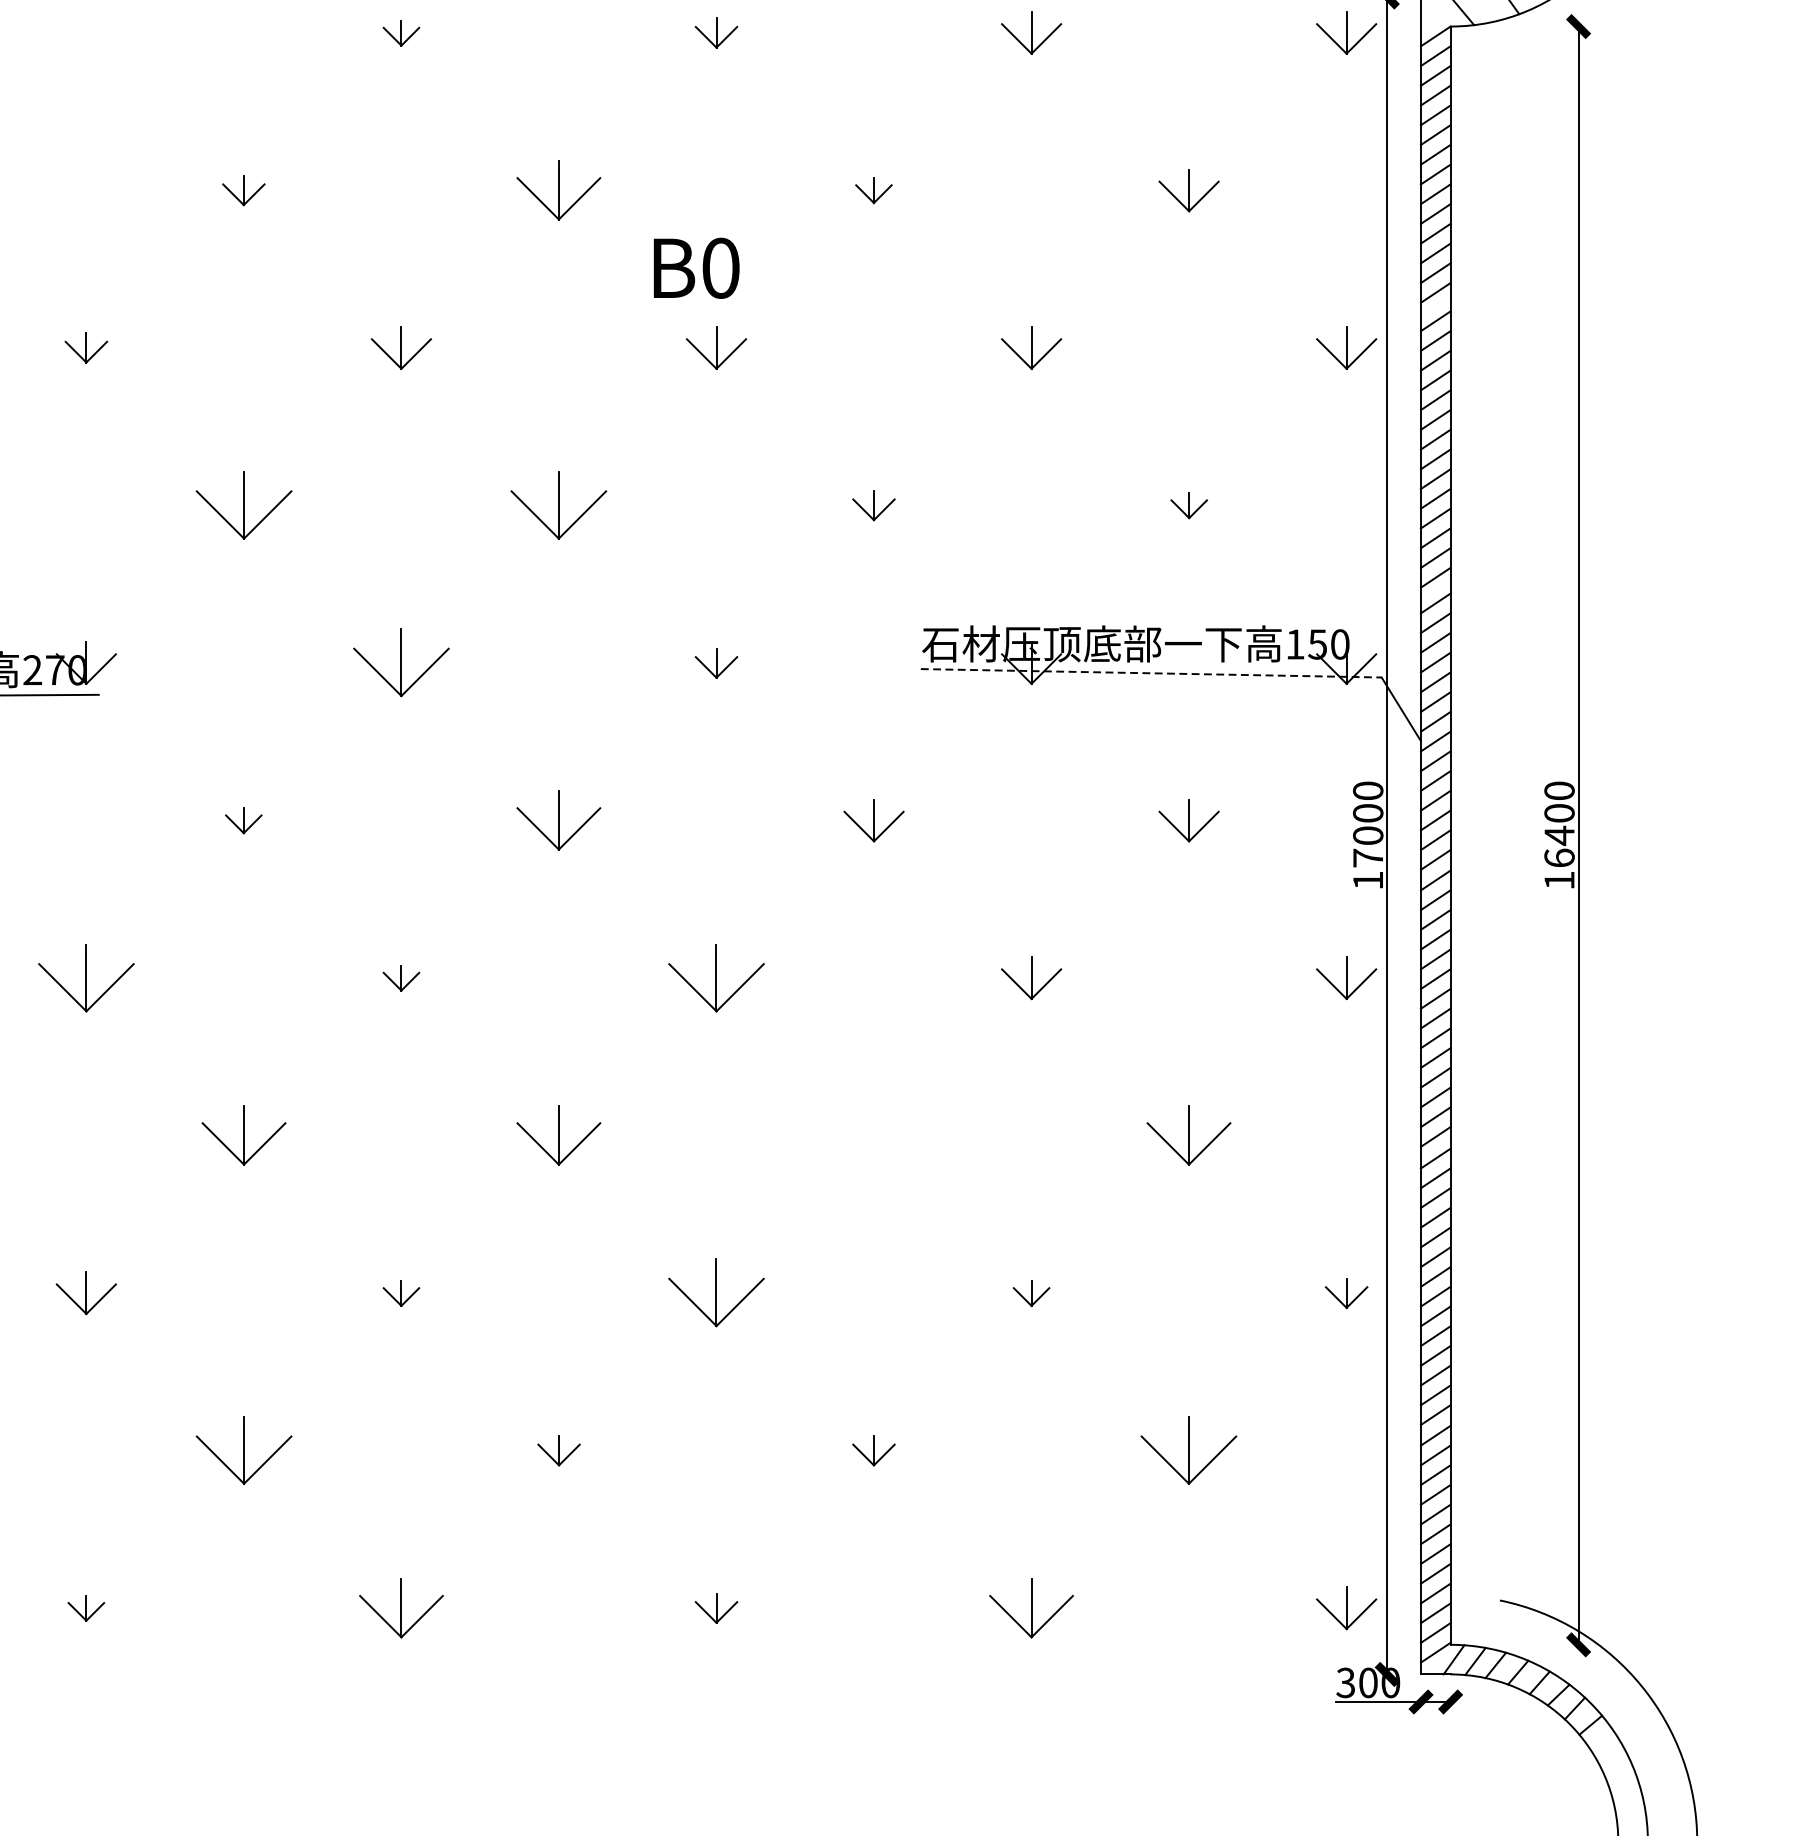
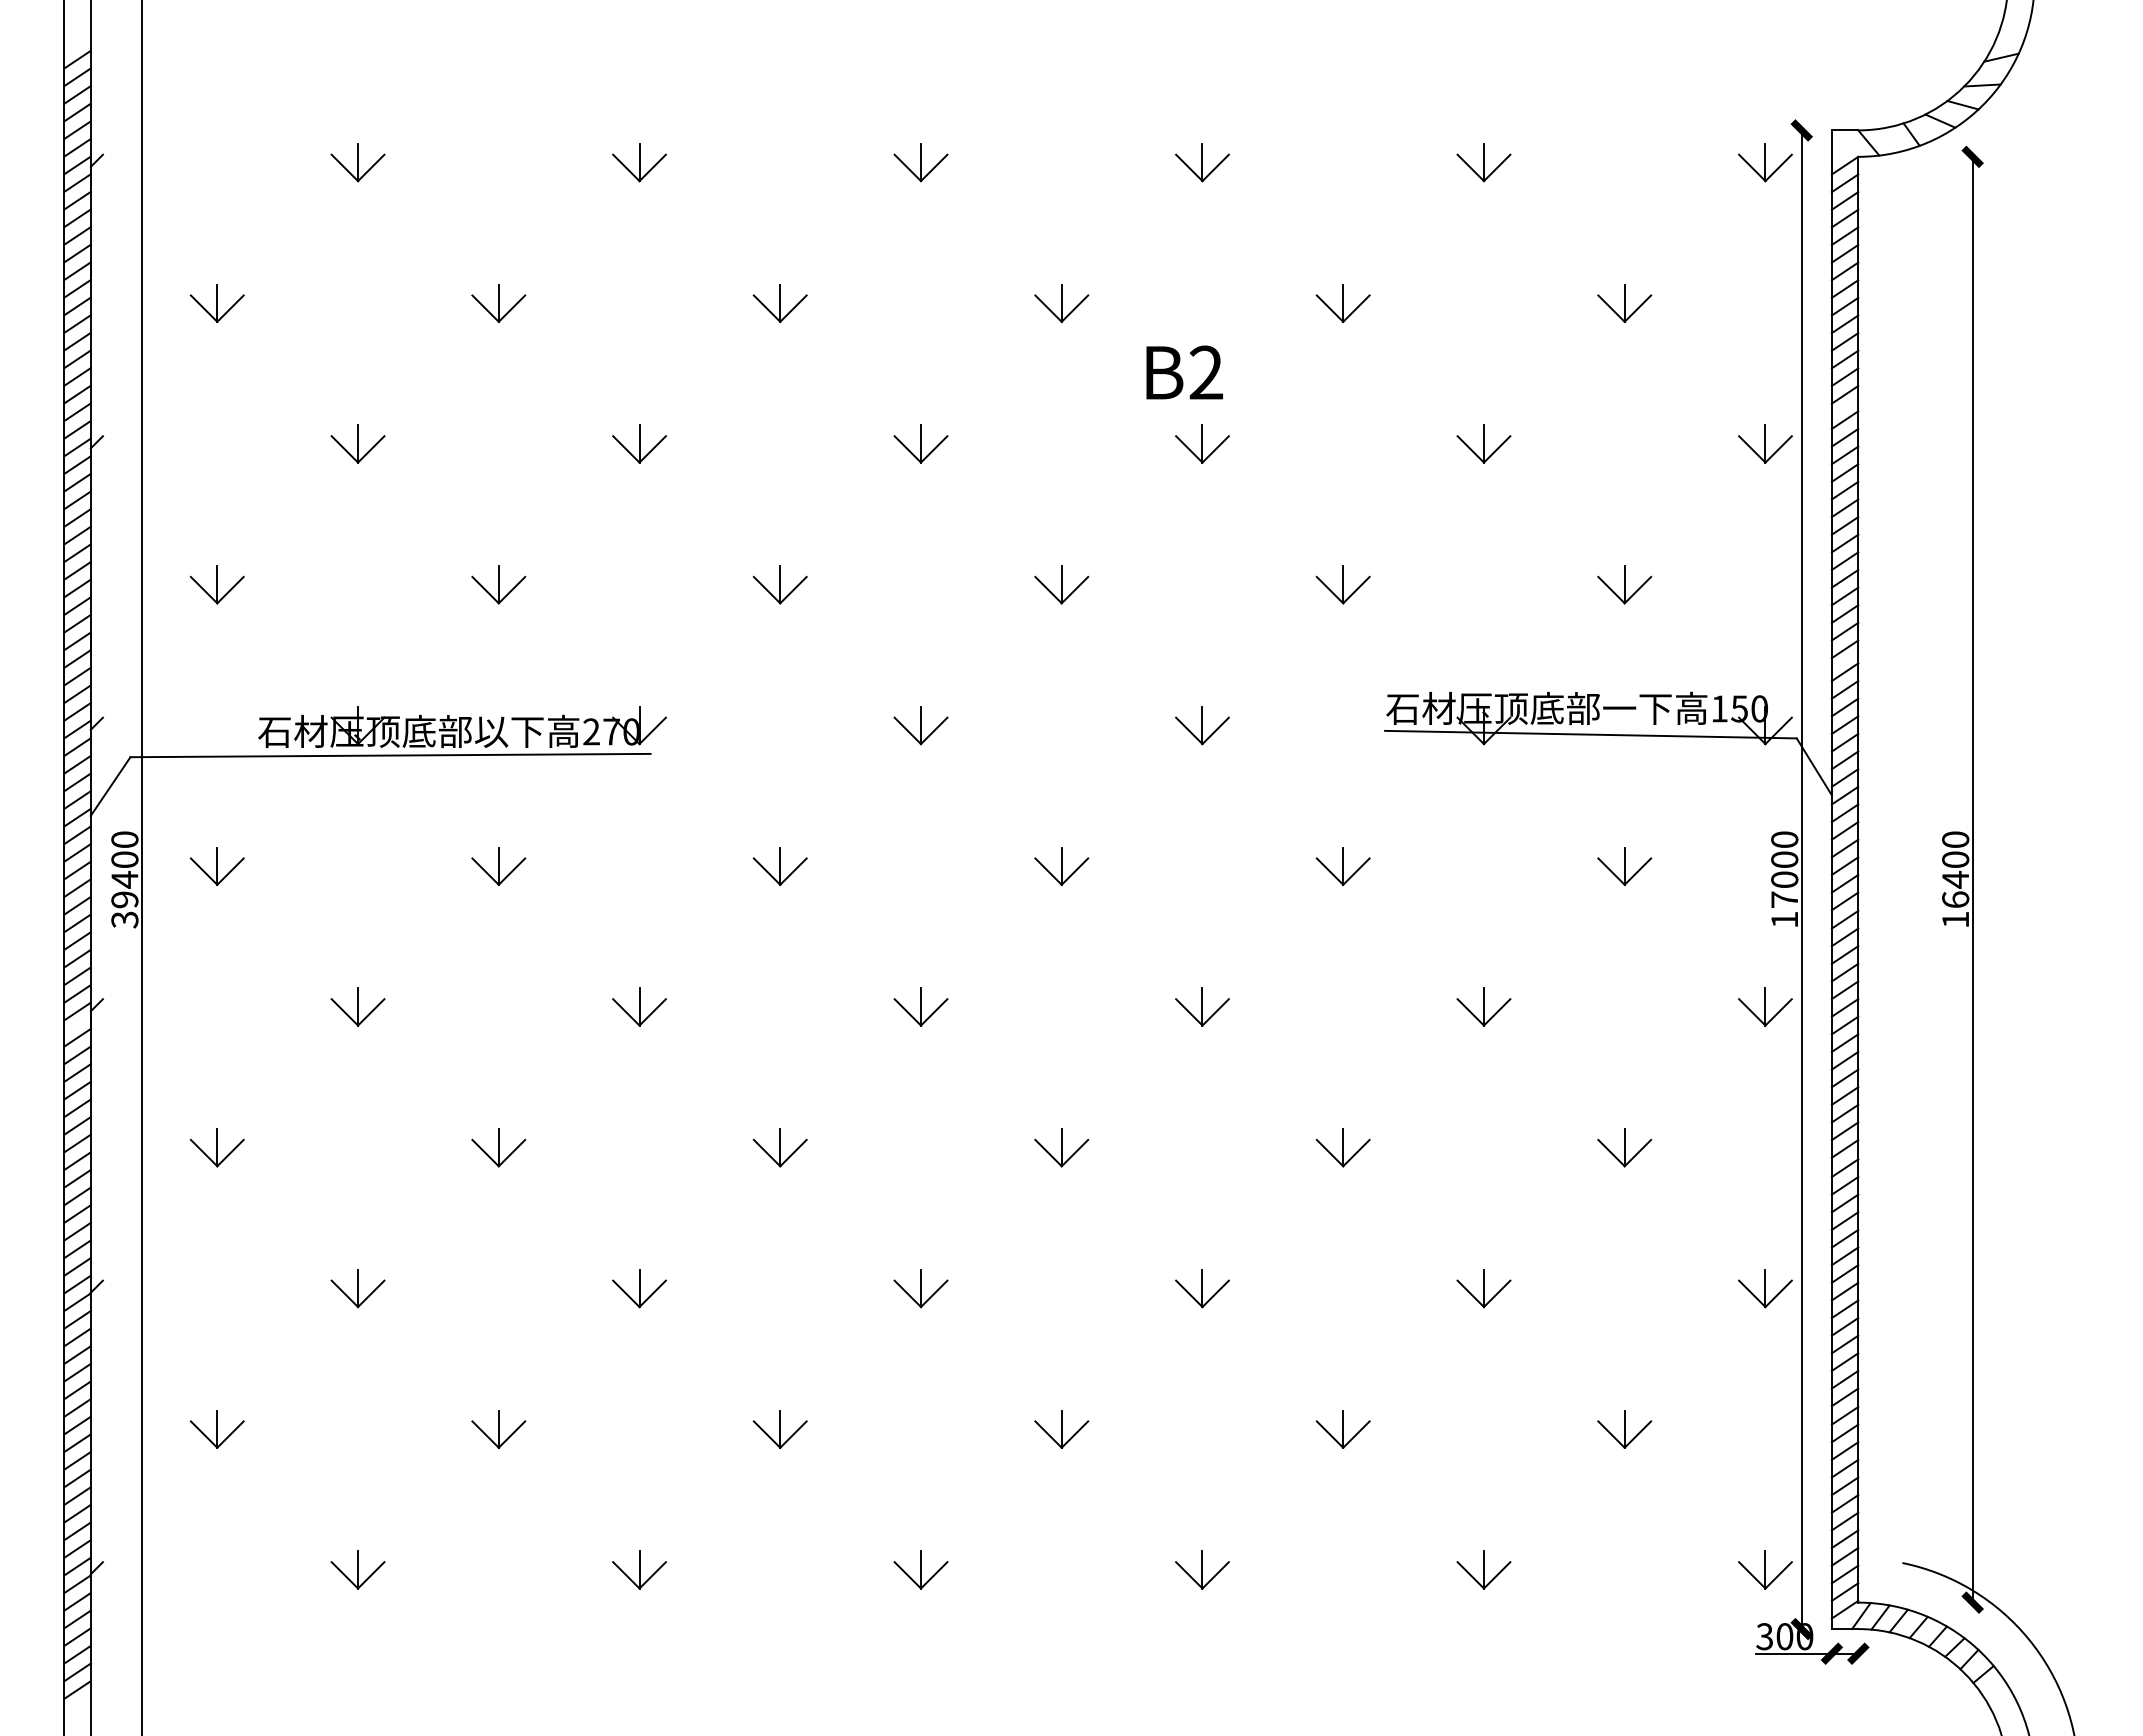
part: (86, 32) -> (639, 162), added
part: (400, 32) -> (920, 162), size x1.67
part: (716, 32) -> (1202, 162), size x1.43
part: (243, 190) -> (779, 303), size x1.43
part: (558, 190) -> (1061, 303), size x0.71
part: (873, 190) -> (1342, 303), size x1.67
text: (720, 267) -> (1206, 372), B0 -> B2
part: (86, 347) -> (639, 443), size x1.43
part: (243, 505) -> (779, 584), size x0.62
part: (558, 505) -> (1061, 584), size x0.62
part: (873, 505) -> (1342, 584), size x1.43
part: (1188, 505) -> (1624, 584), size x1.67
part: (400, 663) -> (920, 725), size x0.62
part: (716, 663) -> (1202, 725), size x1.43
line: (1150, 673) -> (1590, 734), dashed -> solid
part: (243, 820) -> (779, 866), size x1.67
part: (558, 820) -> (1061, 866), size x0.71
part: (86, 977) -> (639, 1006), size x0.62
part: (400, 977) -> (920, 1006), size x1.67
part: (716, 977) -> (1202, 1006), size x0.62
part: (243, 1135) -> (779, 1147), size x0.71
part: (558, 1135) -> (1061, 1147), size x0.71
part: (873, 1135) -> (1342, 1147), added
part: (1188, 1135) -> (1624, 1147), size x0.71
part: (400, 1293) -> (920, 1288), size x1.67
part: (716, 1293) -> (1202, 1288), size x0.62
part: (1031, 1293) -> (1483, 1288), size x1.67
part: (1346, 1293) -> (1765, 1288), size x1.43
part: (243, 1451) -> (779, 1429), size x0.62
part: (558, 1451) -> (1061, 1429), size x1.43
part: (873, 1451) -> (1342, 1429), size x1.43
part: (1188, 1451) -> (1624, 1429), size x0.62
part: (86, 1607) -> (639, 1569), size x1.67
part: (400, 1607) -> (920, 1569), size x0.71
part: (716, 1607) -> (1202, 1569), size x1.43
part: (1031, 1607) -> (1483, 1569), size x0.71

